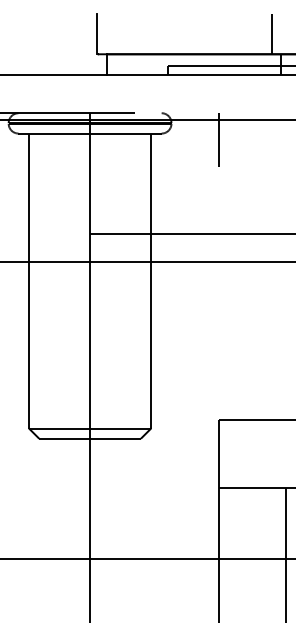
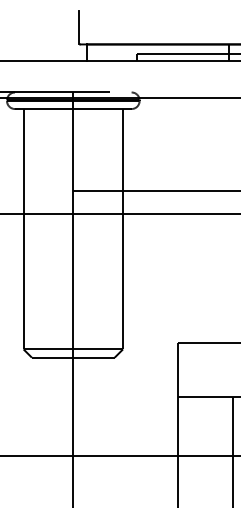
line: (272, 33) -> (221, 27), removed
line: (219, 139) -> (178, 113), removed

